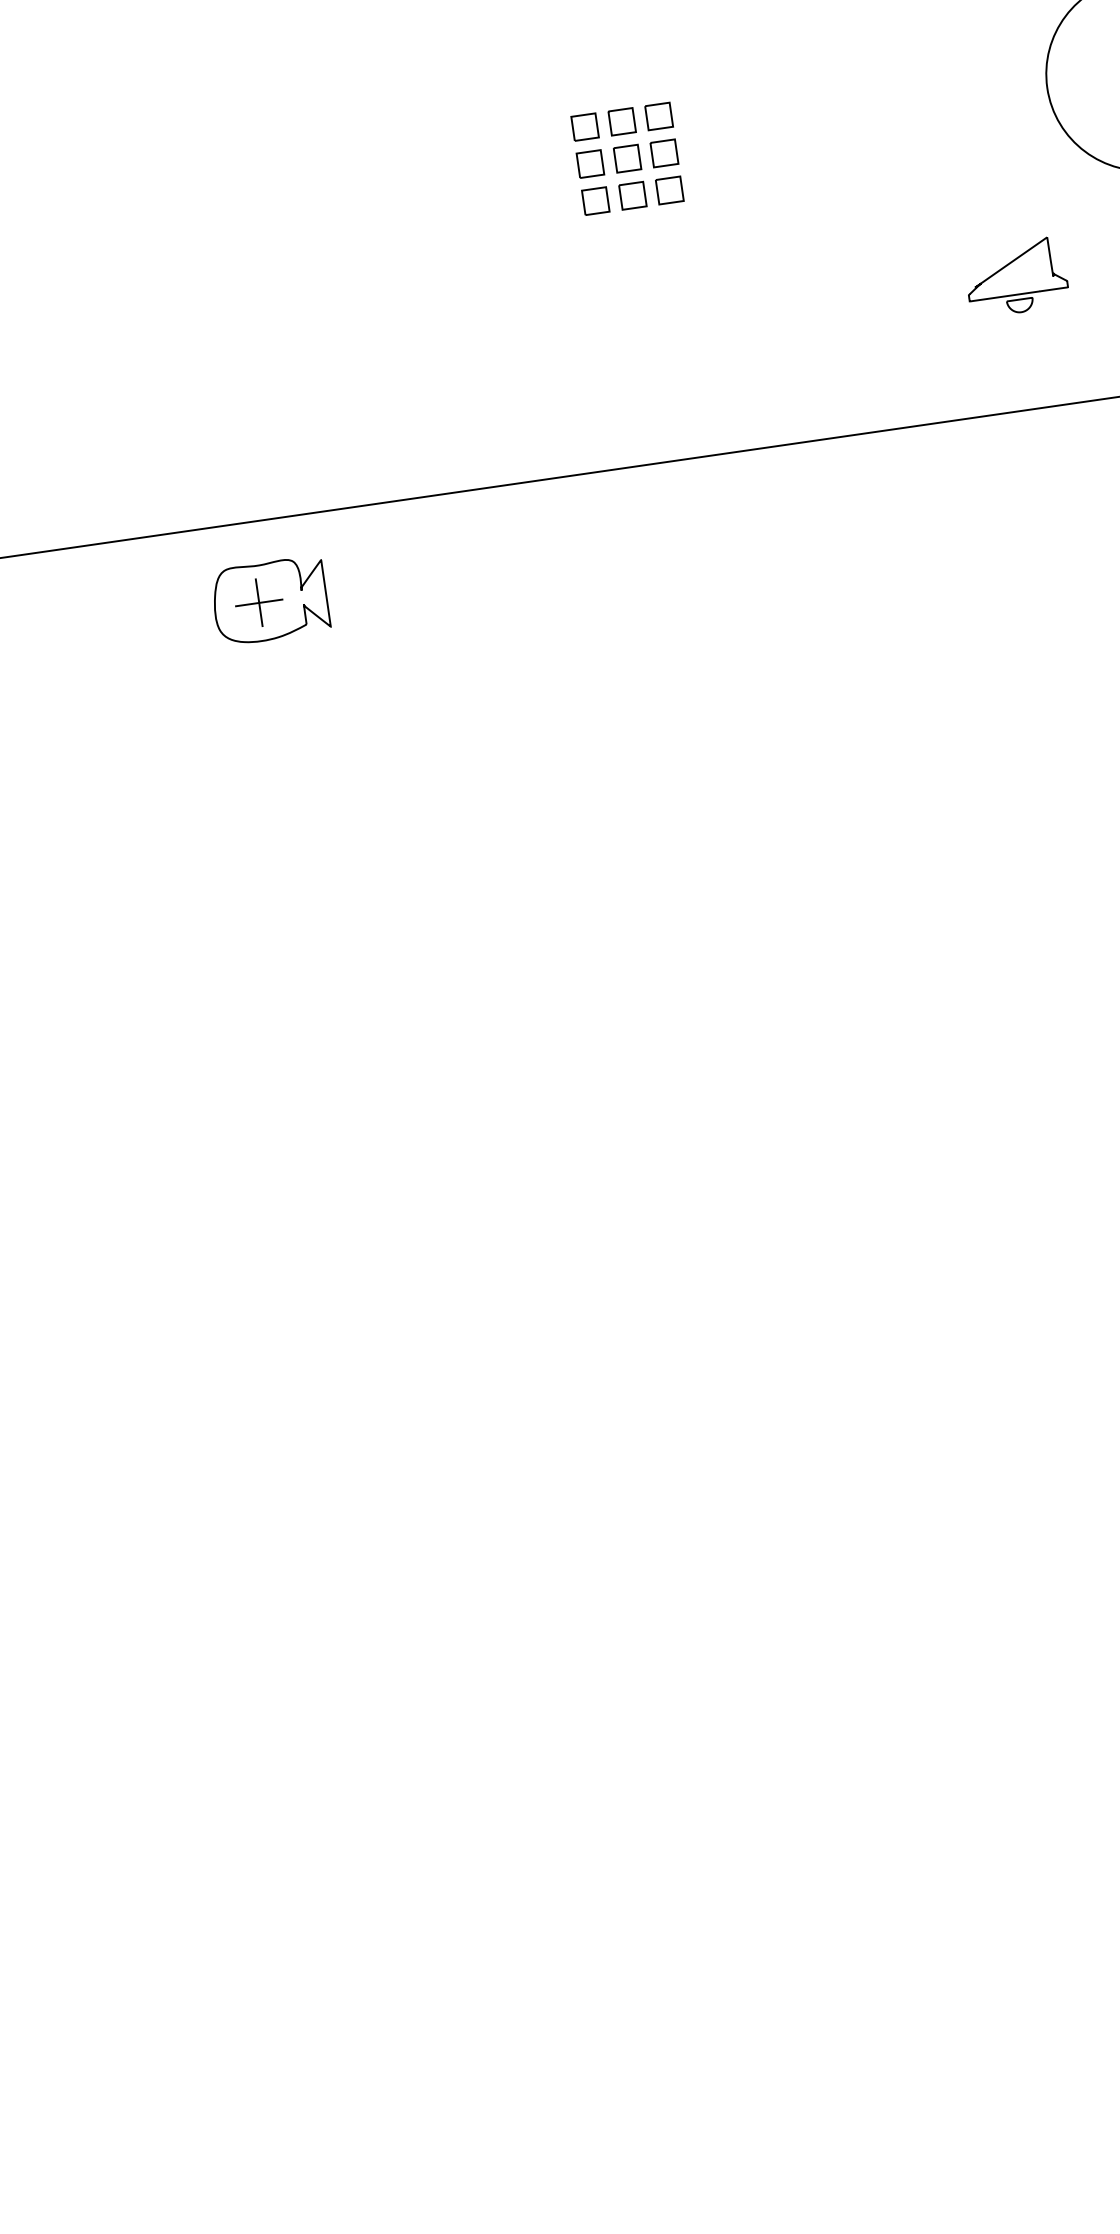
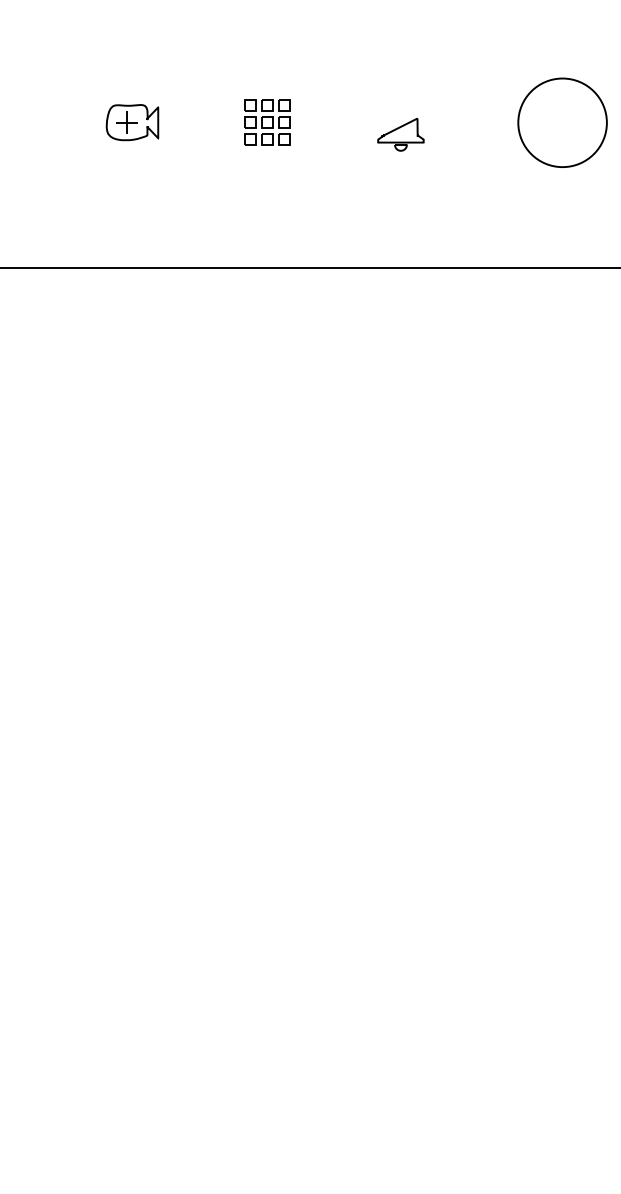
part: (627, 158) -> (267, 122), moved
part: (1015, 277) -> (400, 134), moved
part: (270, 600) -> (132, 122), moved

